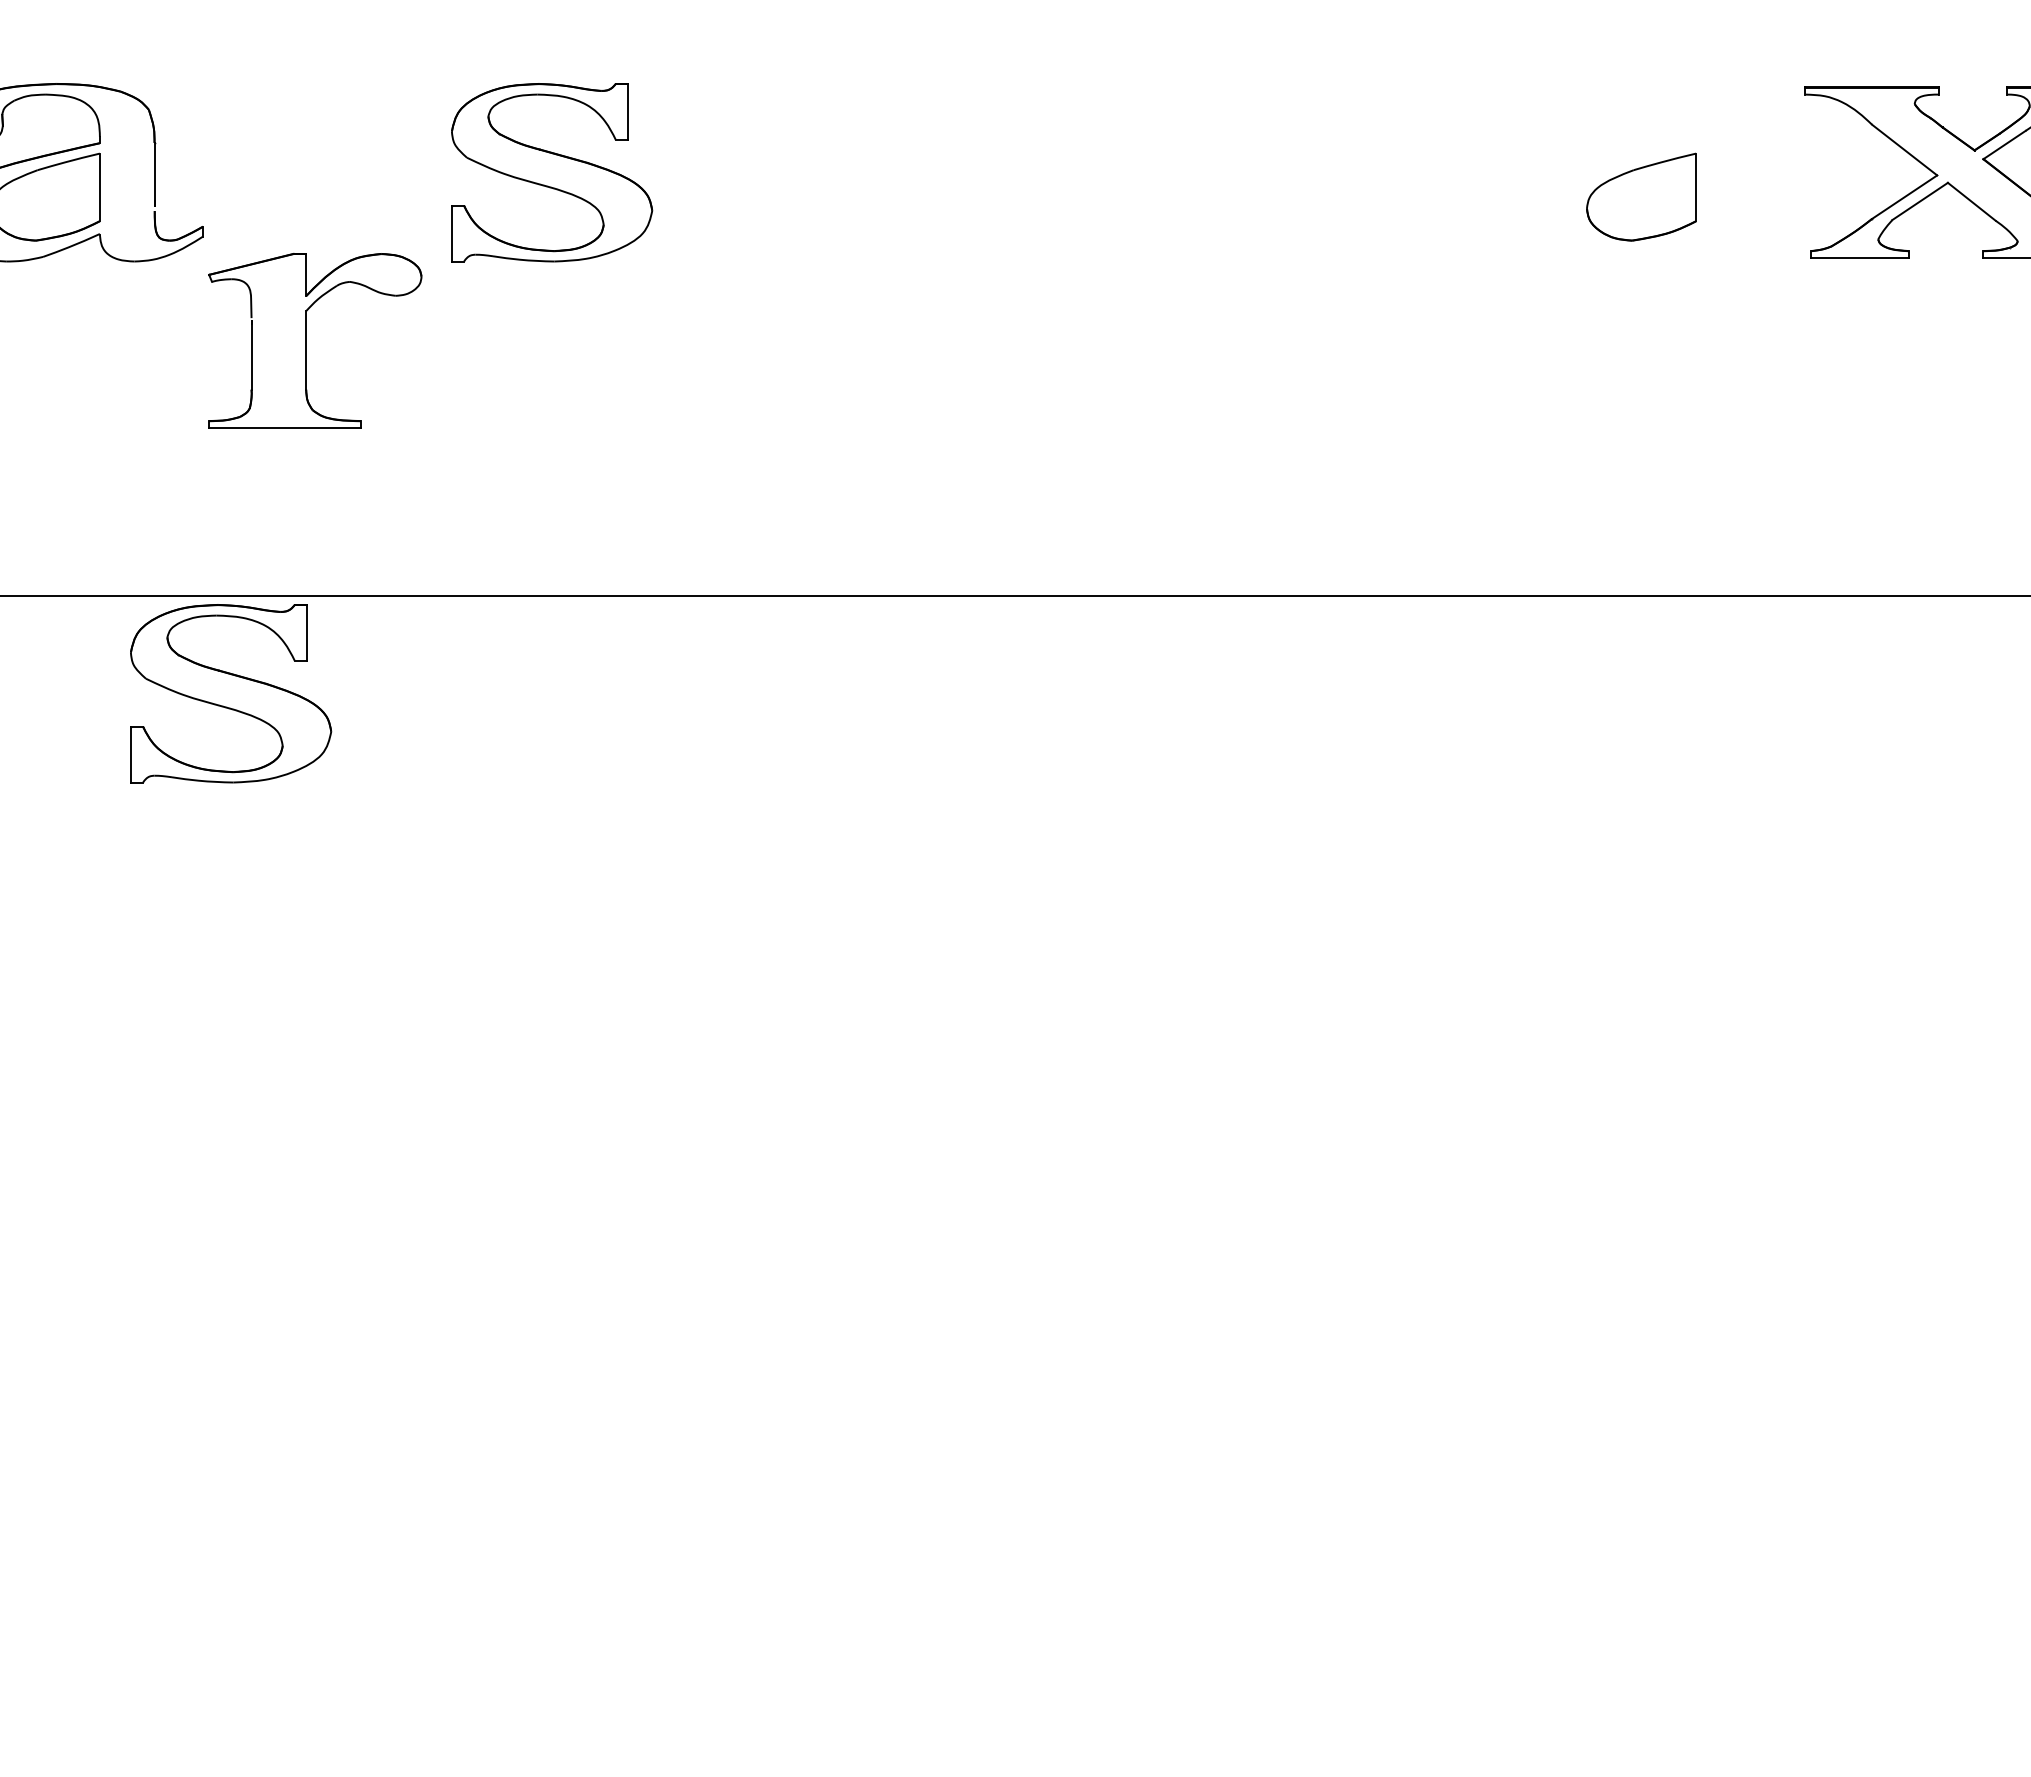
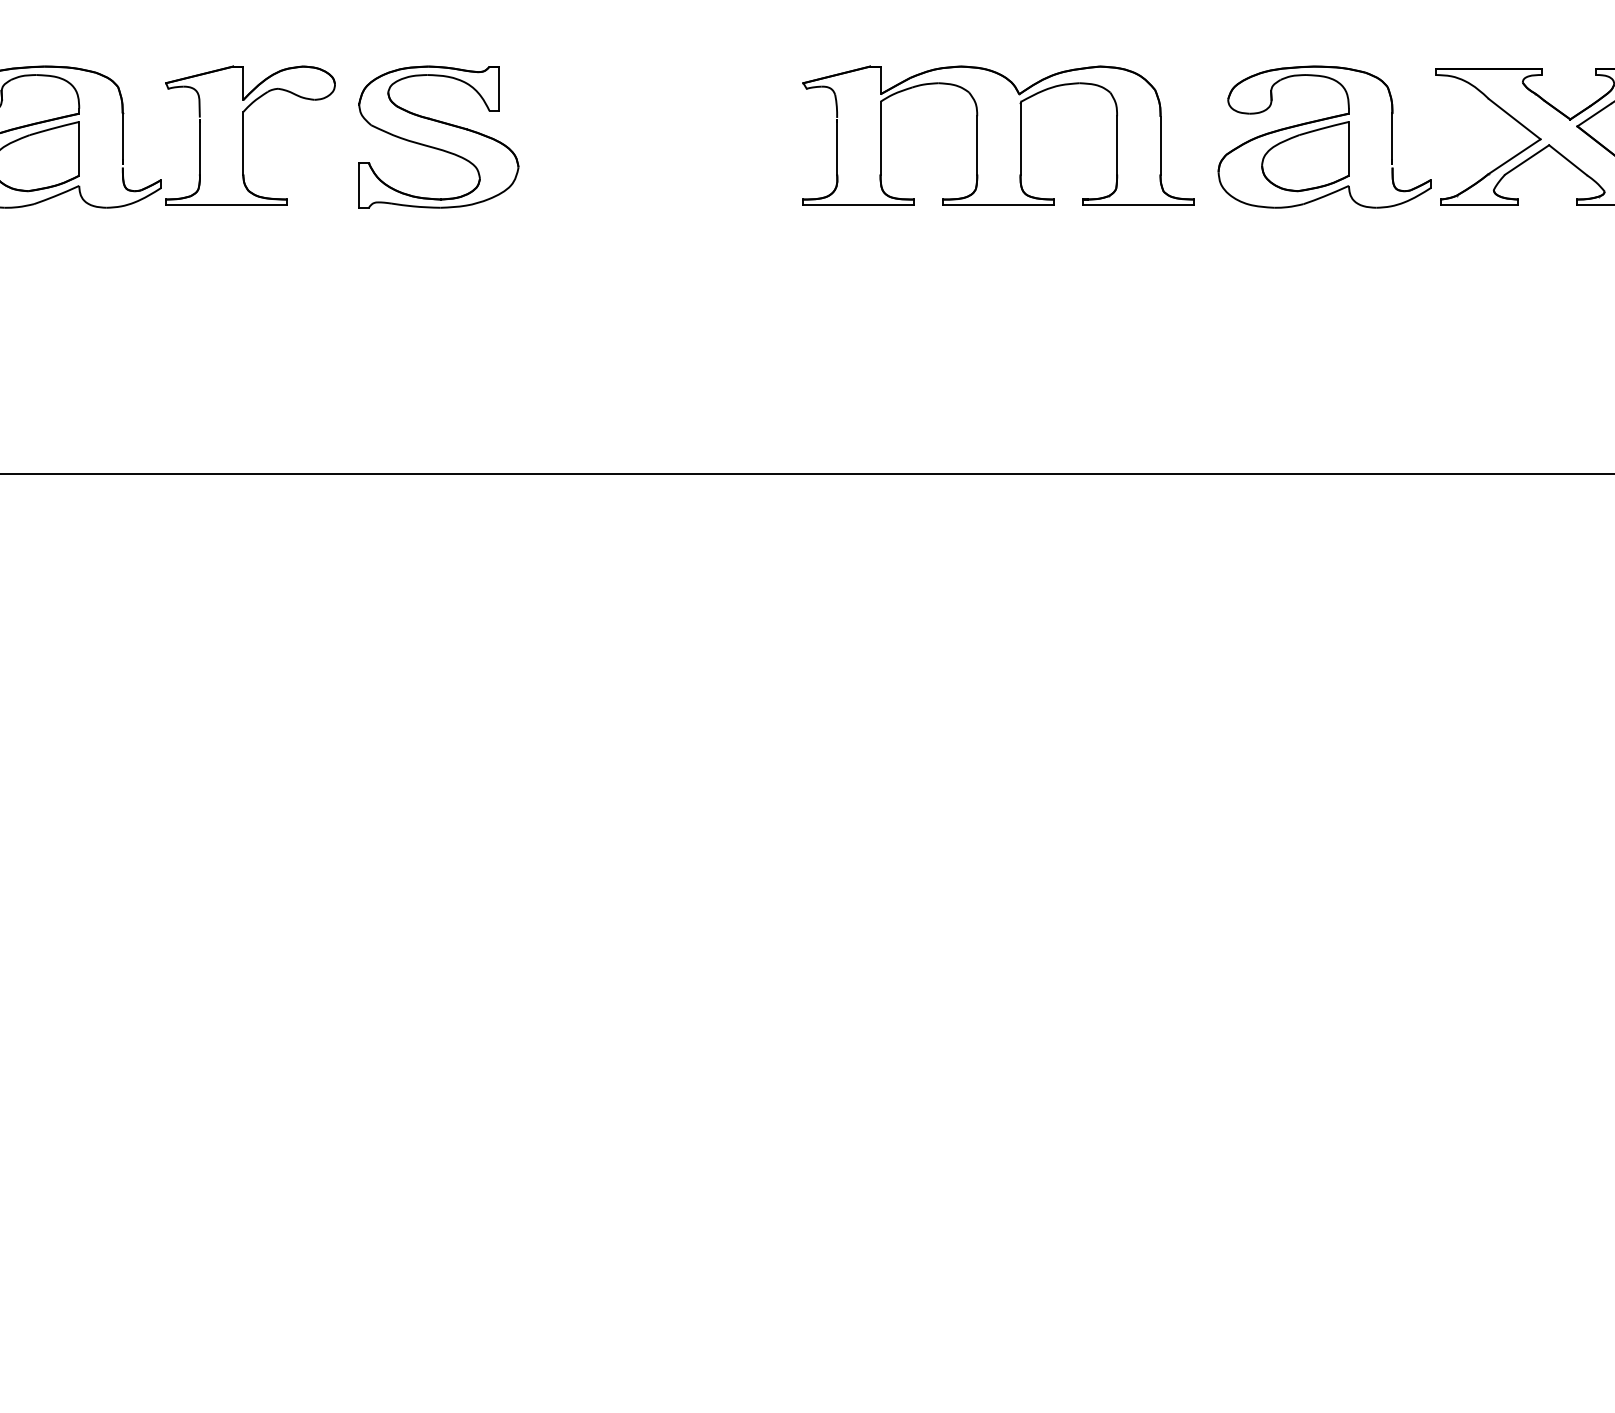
part: (1661, 152) -> (1321, 121), added
part: (1229, 170) -> (977, 135), added
part: (306, 340) -> (243, 135), moved
part: (231, 693) -> (183, 551), removed

